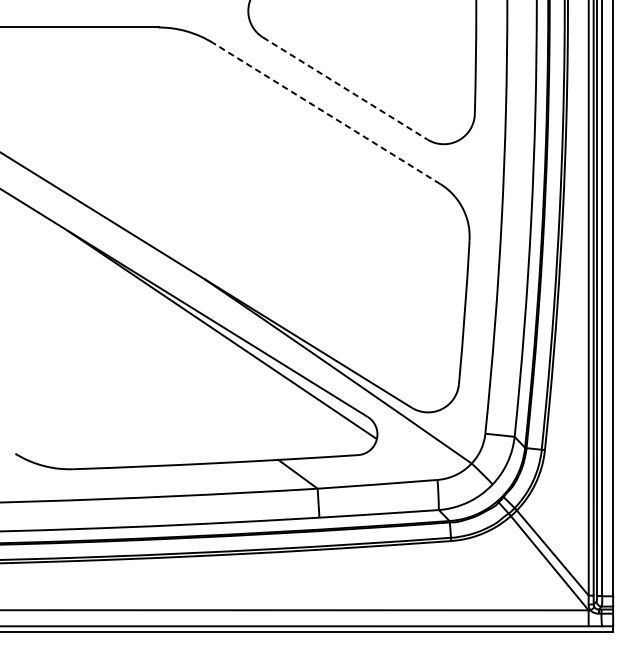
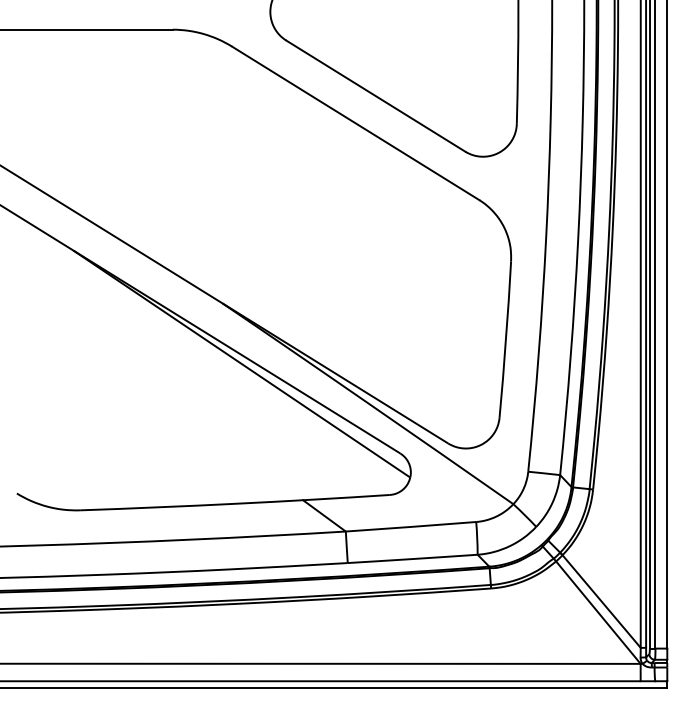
line: (345, 88) -> (376, 96), dashed -> solid
line: (326, 113) -> (355, 123), dashed -> solid

